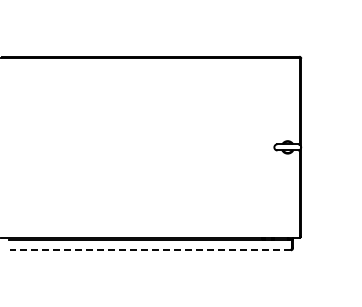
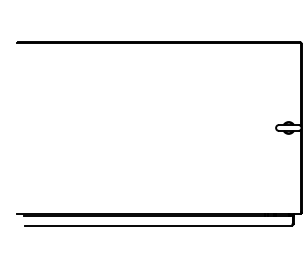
line: (150, 250) -> (158, 225), dashed -> solid

